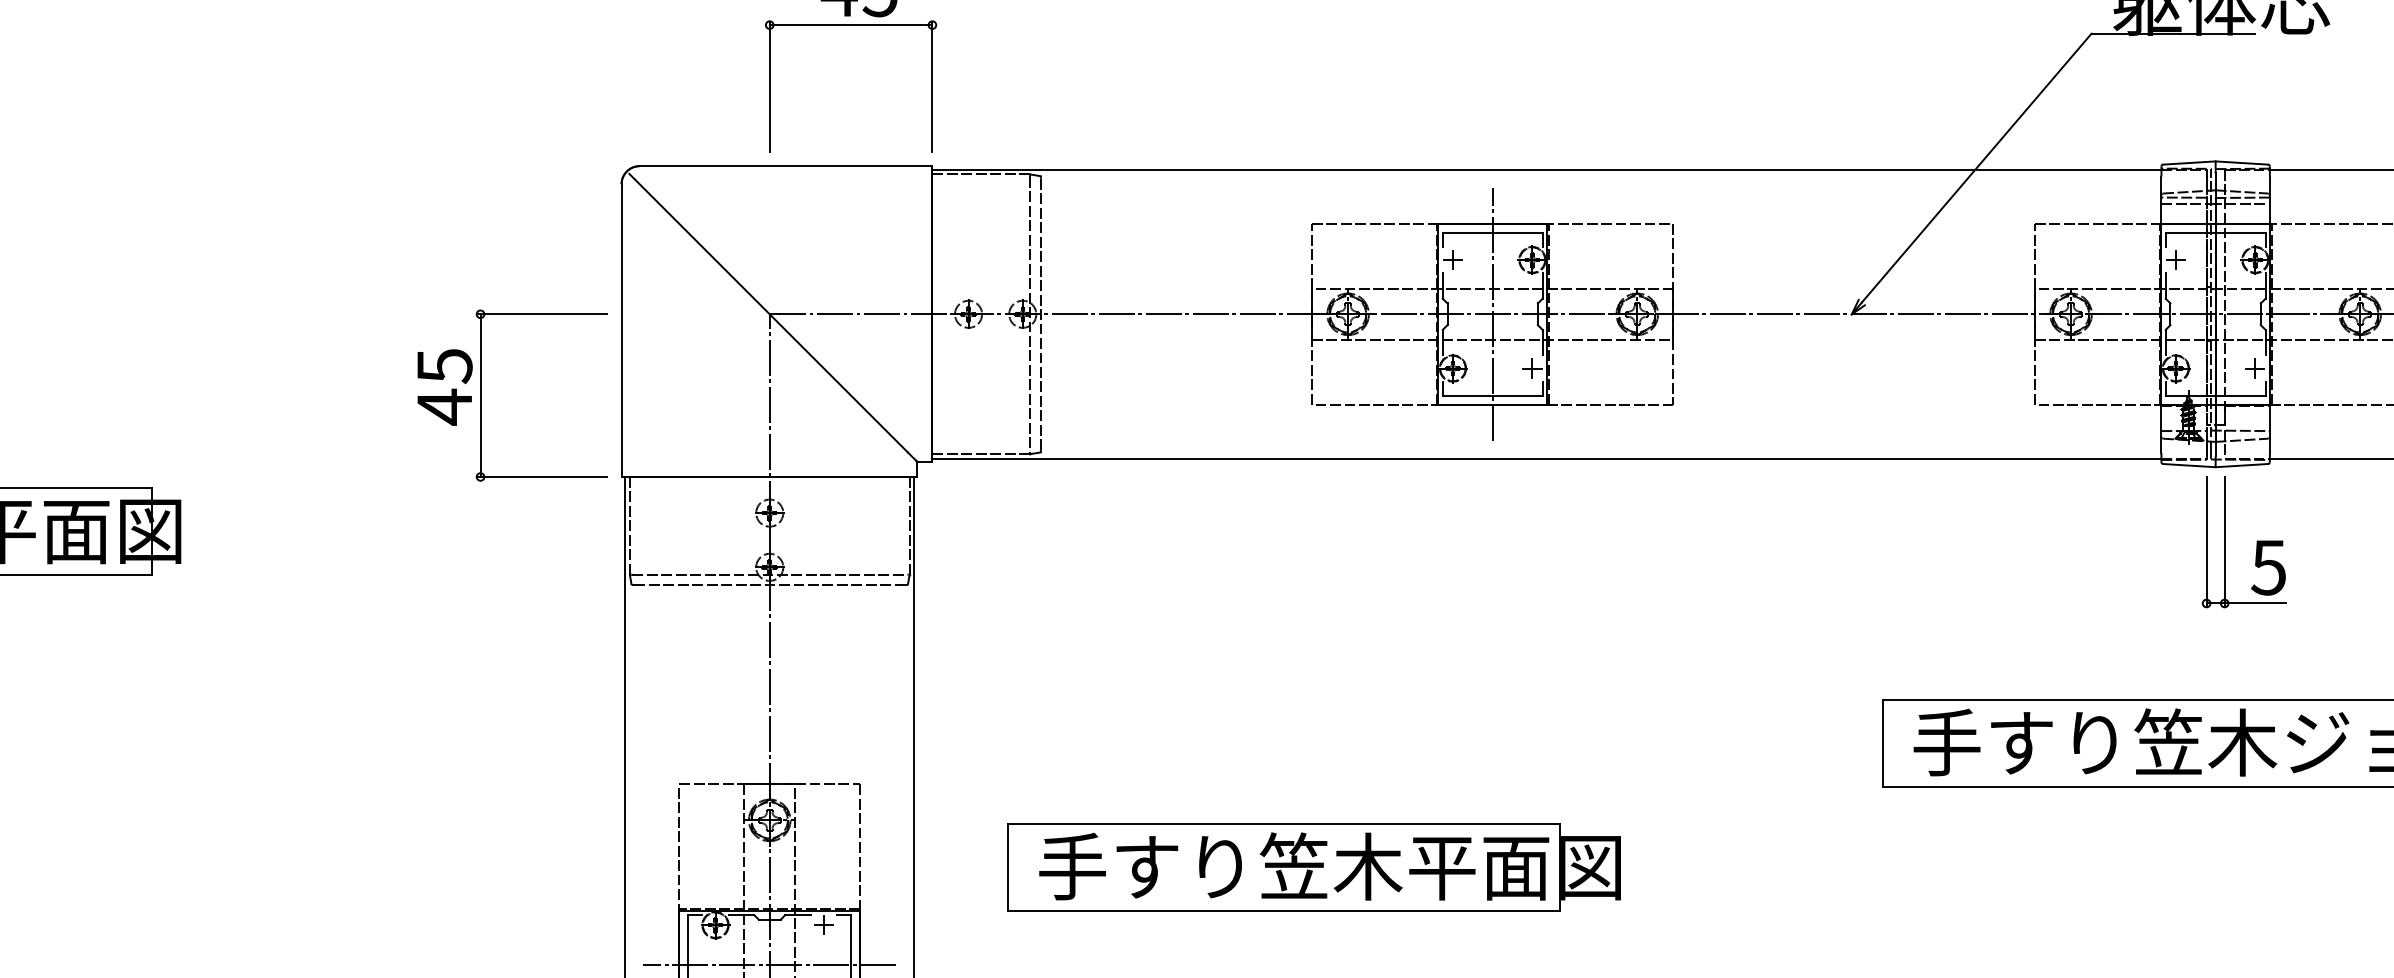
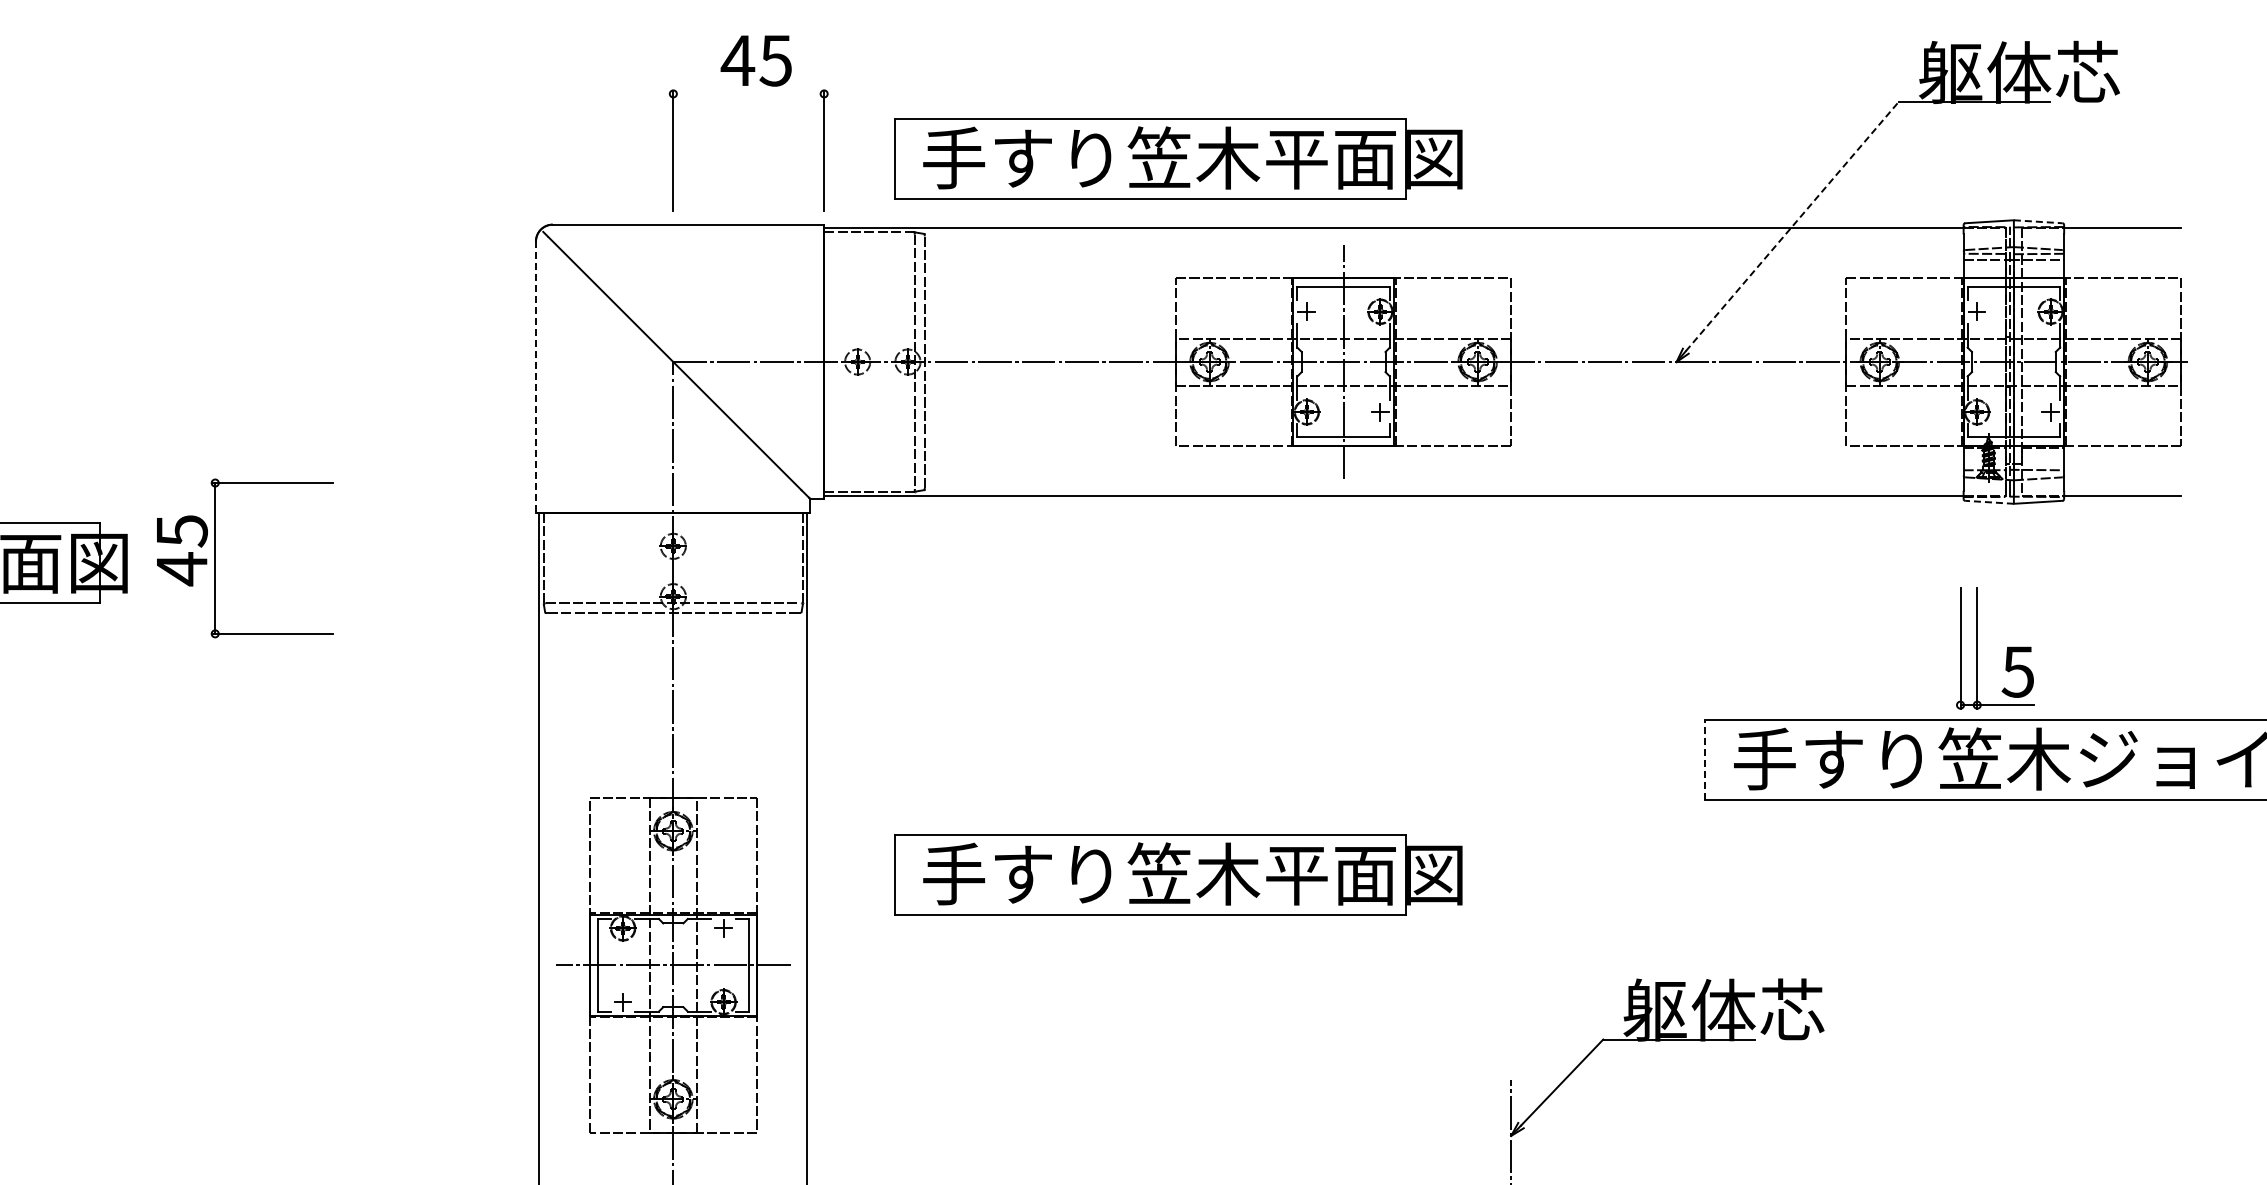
line: (850, 24) -> (748, 93), removed
part: (1314, 94) -> (1178, 158), added
line: (2242, 162) -> (2038, 221), solid -> dashed
line: (1976, 168) -> (1792, 226), solid -> dashed
line: (621, 330) -> (535, 377), solid -> dashed
part: (480, 395) -> (215, 558), moved
line: (2189, 465) -> (1989, 502), solid -> dashed
part: (2256, 544) -> (2006, 650), moved
line: (1883, 743) -> (1705, 759), solid -> dashed

